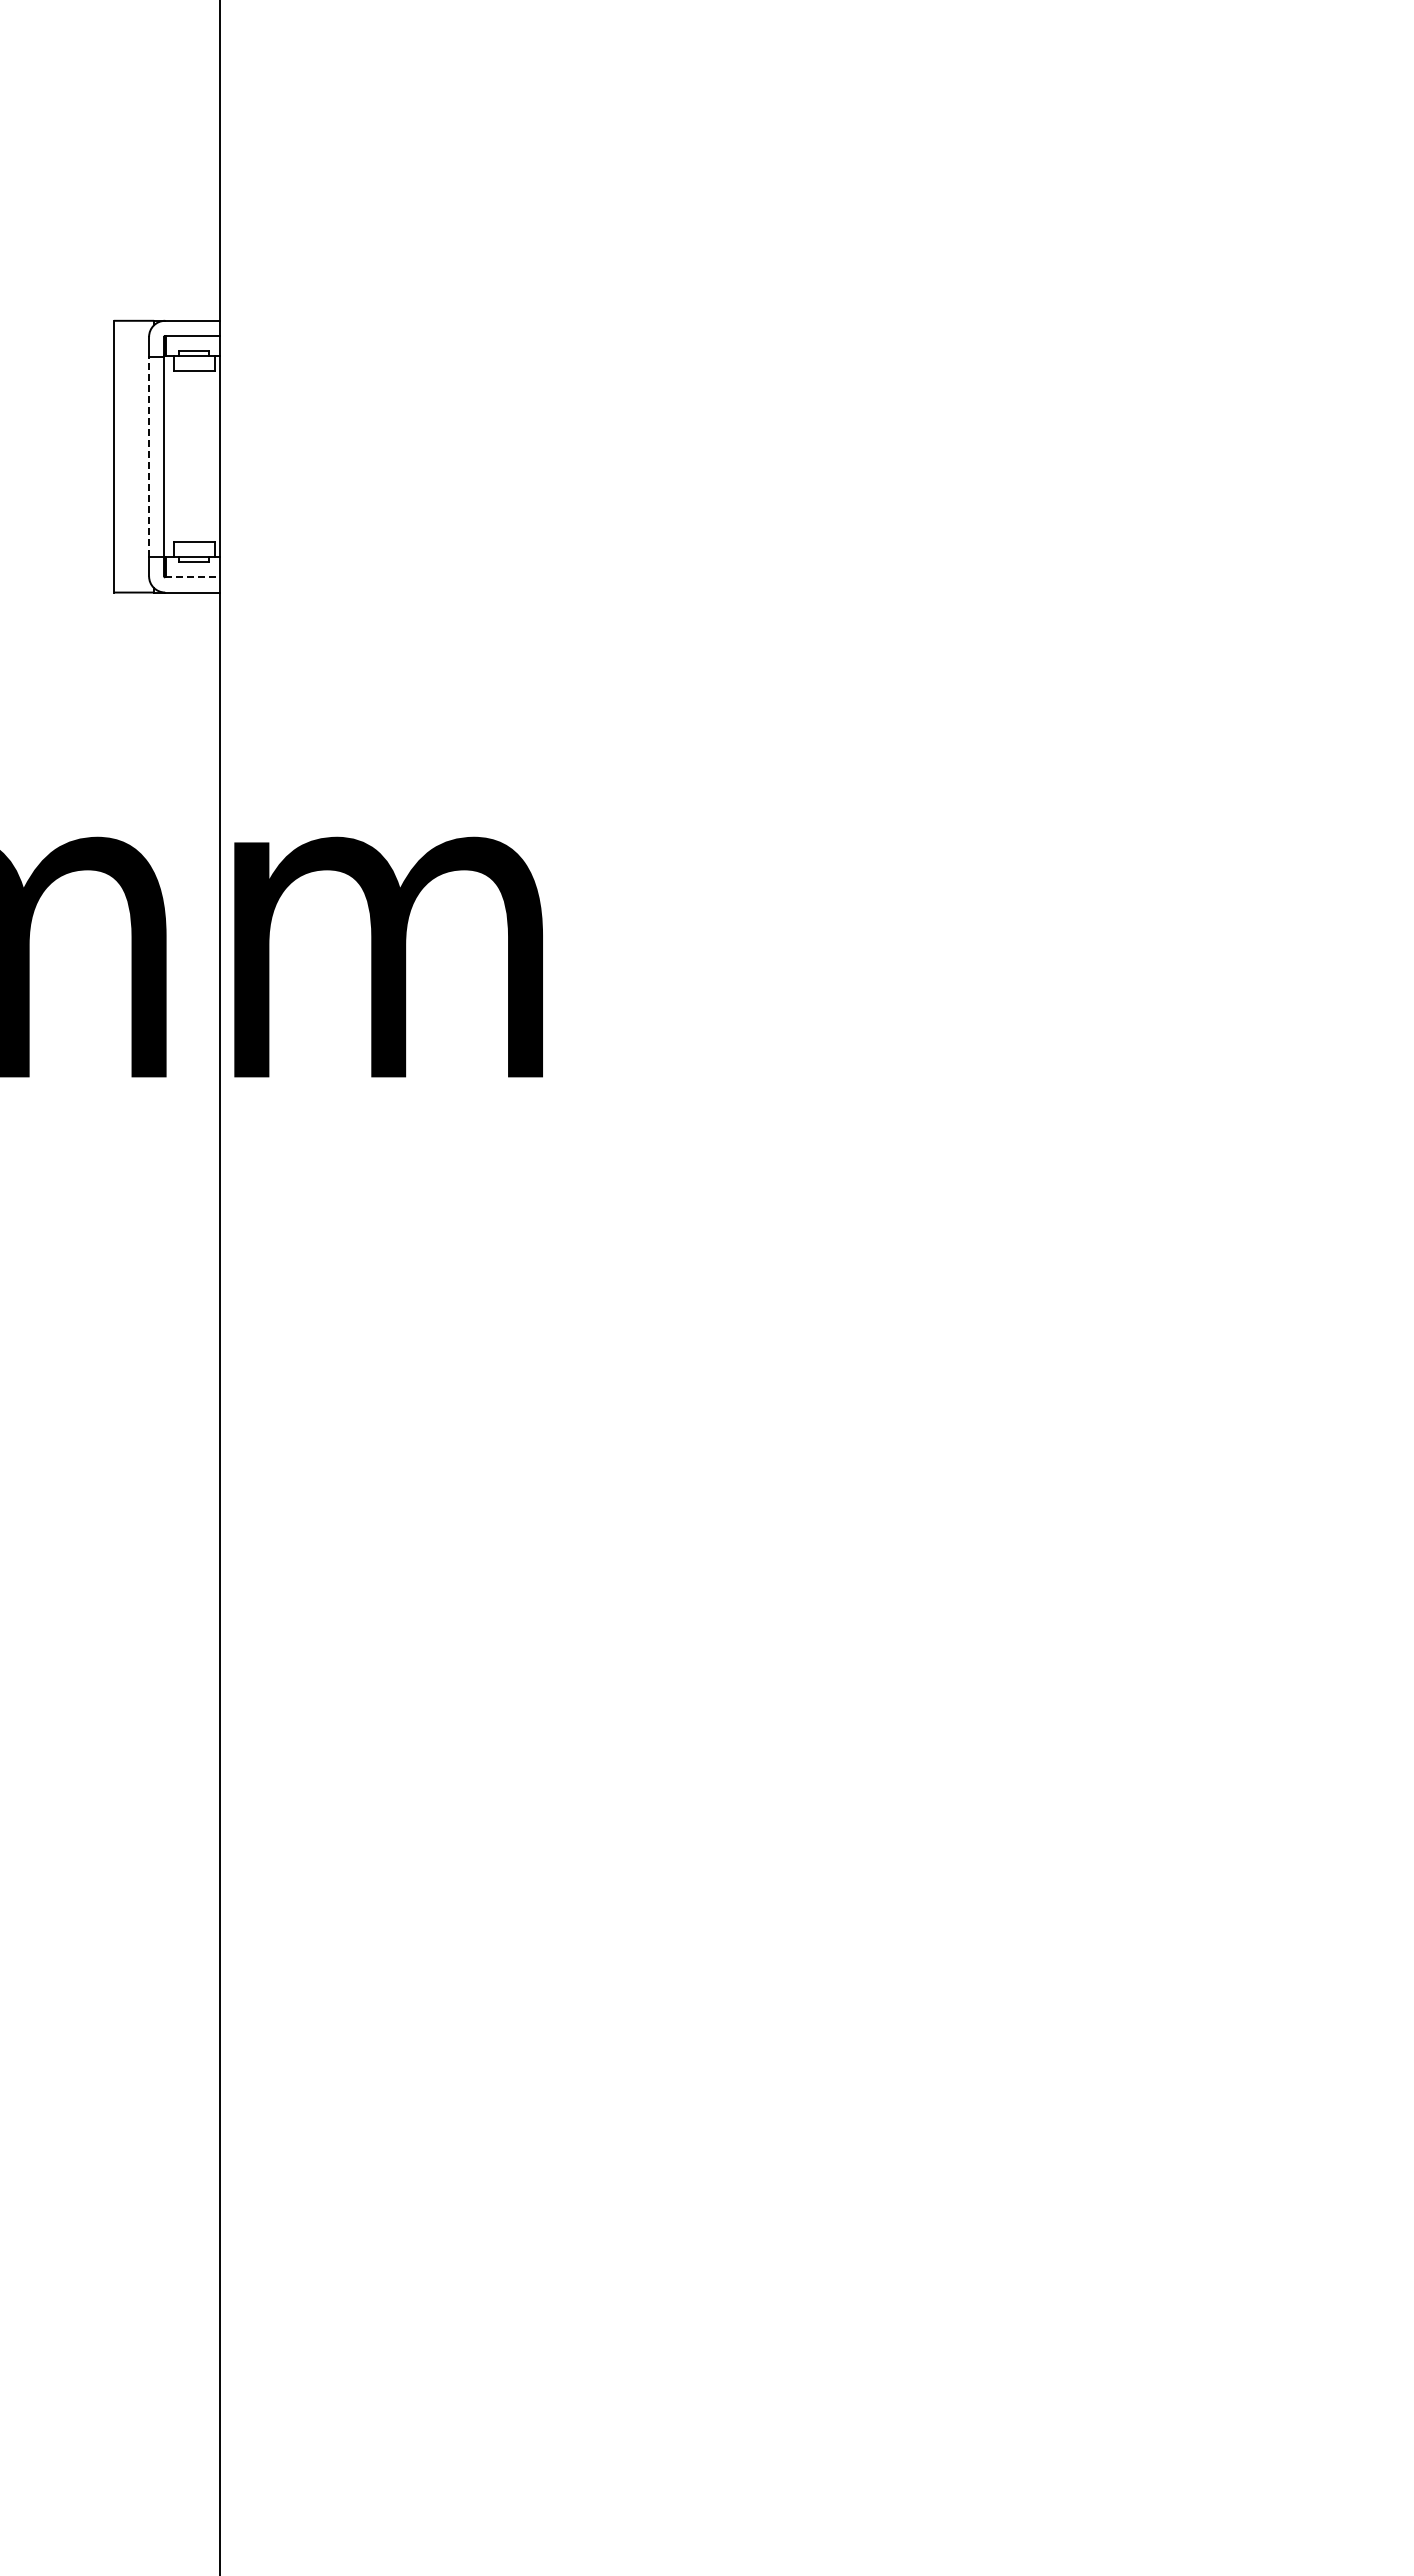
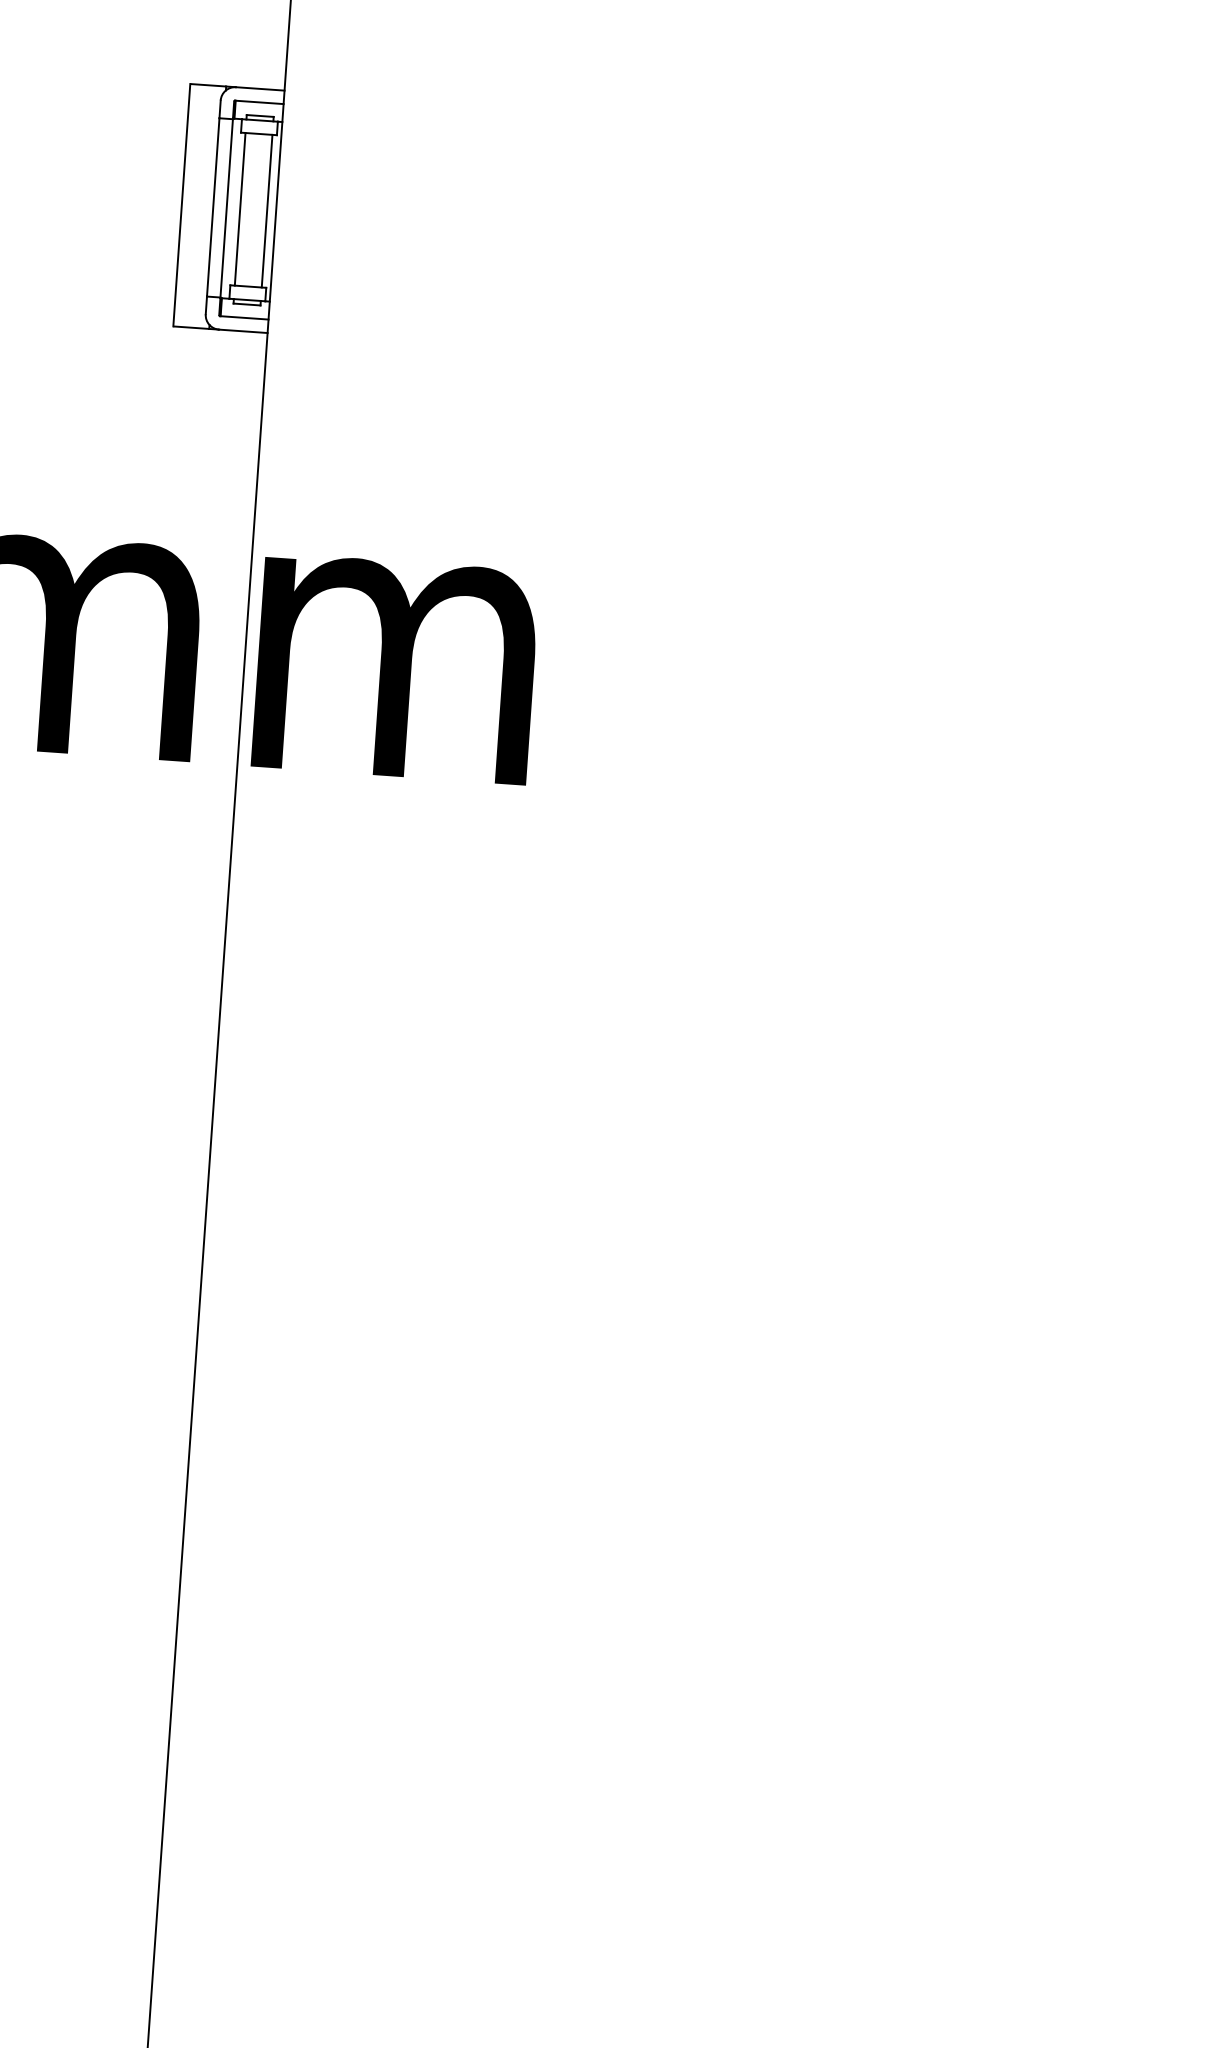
line: (149, 456) -> (213, 207), dashed -> solid
line: (179, 456) -> (240, 209), added
line: (209, 456) -> (267, 211), added
line: (192, 577) -> (244, 317), dashed -> solid

